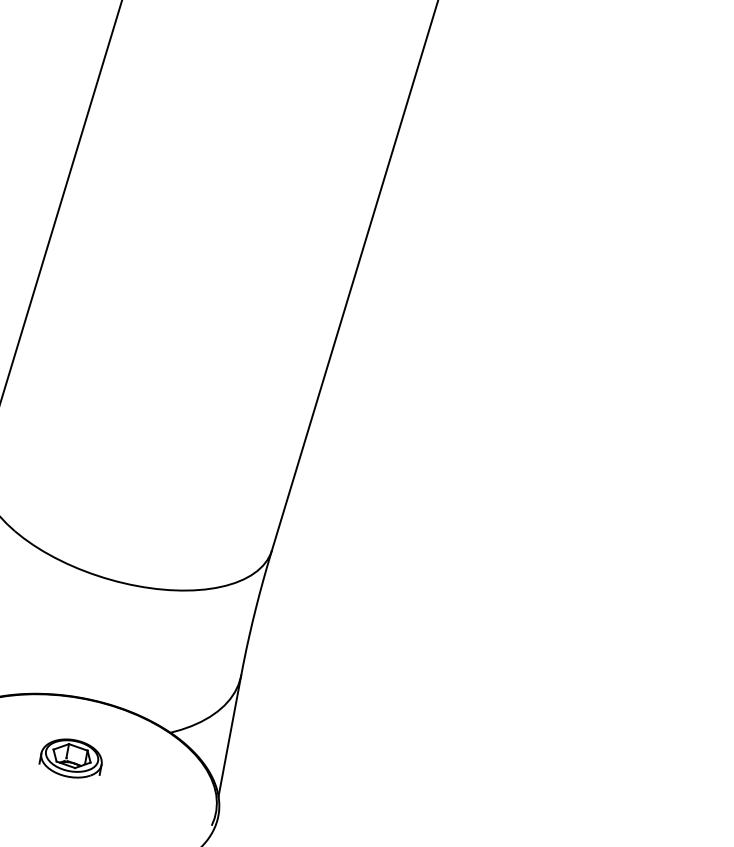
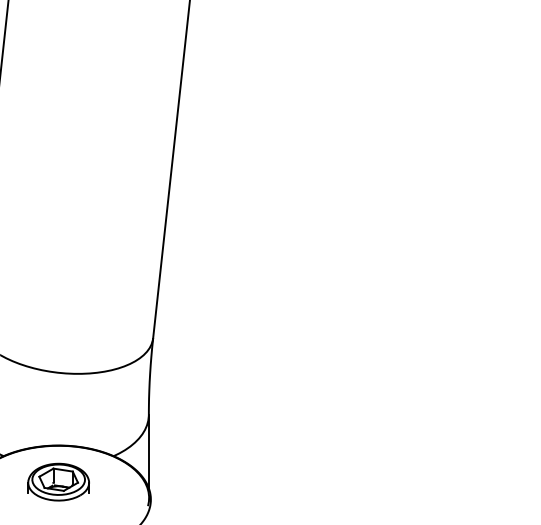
part: (71, 757) -> (58, 481), size x1.67

